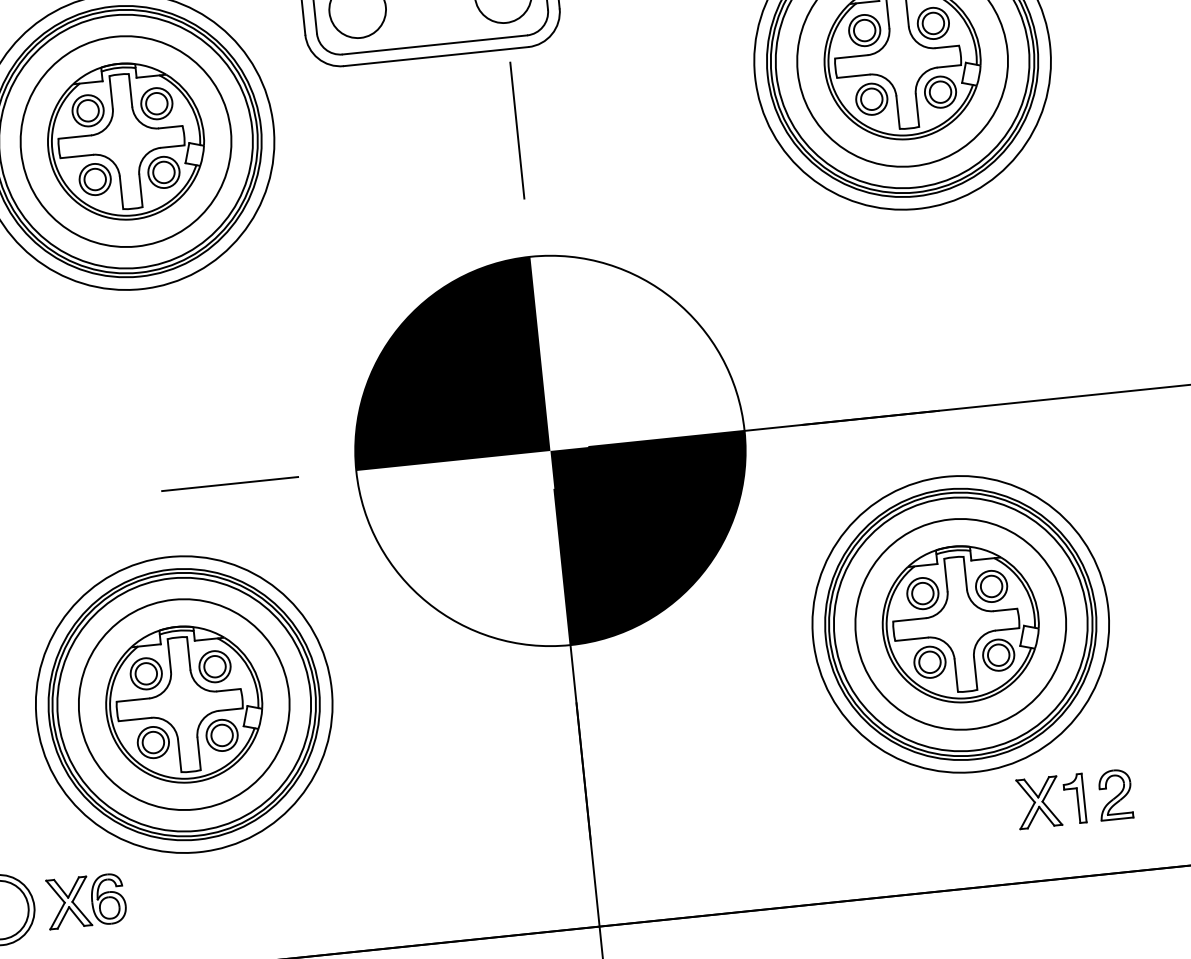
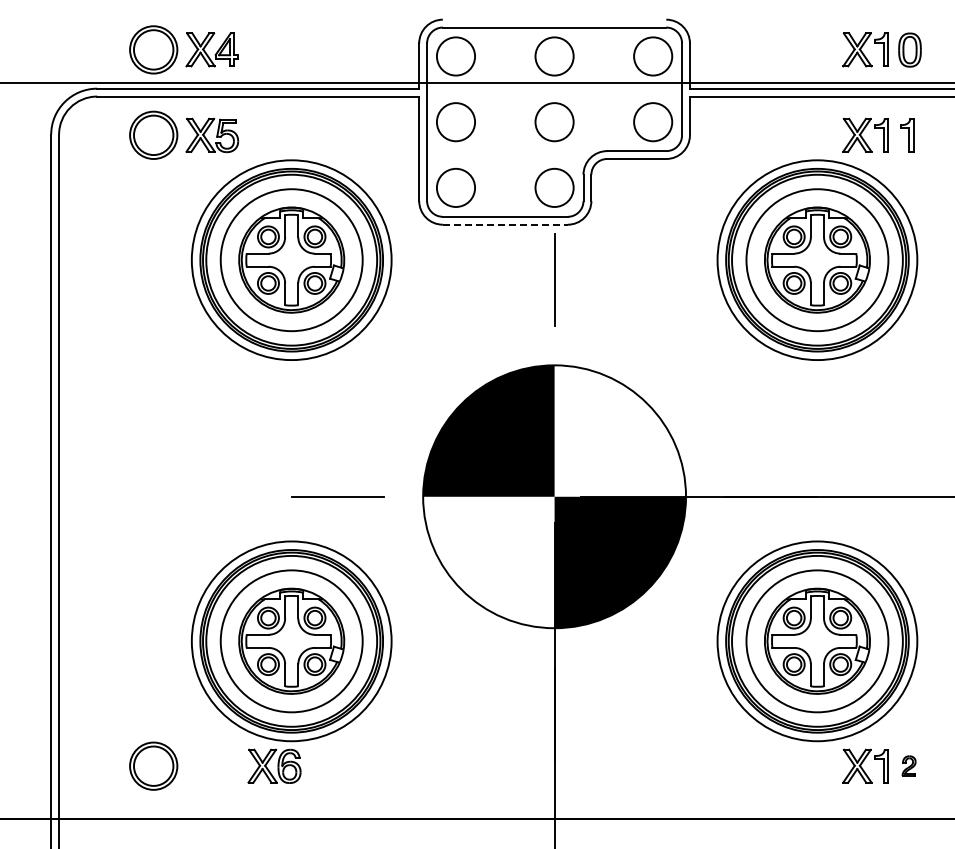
line: (436, 56) -> (505, 224), solid -> dashed
part: (1114, 793) -> (908, 765), size x0.6
part: (86, 900) -> (274, 765), moved

